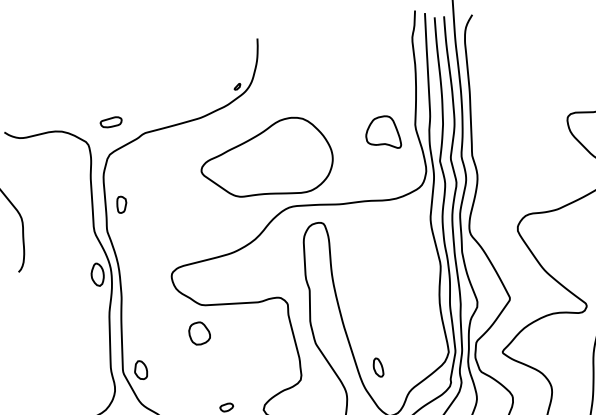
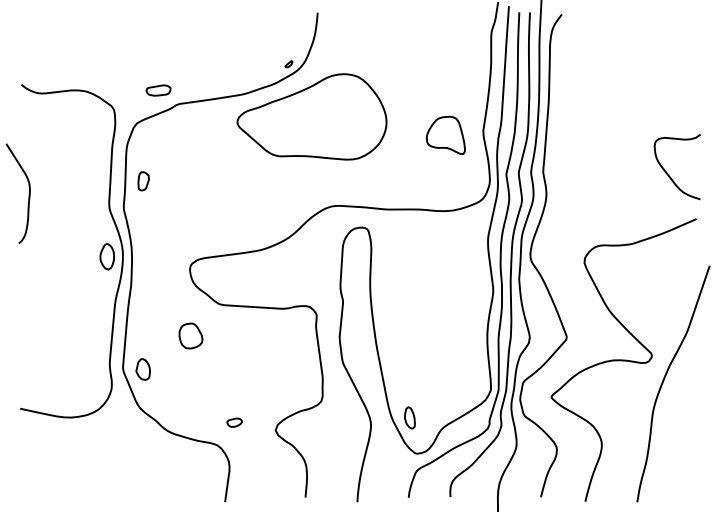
part: (111, 122) -> (158, 90), moved
part: (266, 158) -> (311, 116), moved
part: (199, 333) -> (190, 335), moved
part: (377, 367) -> (409, 417), moved

